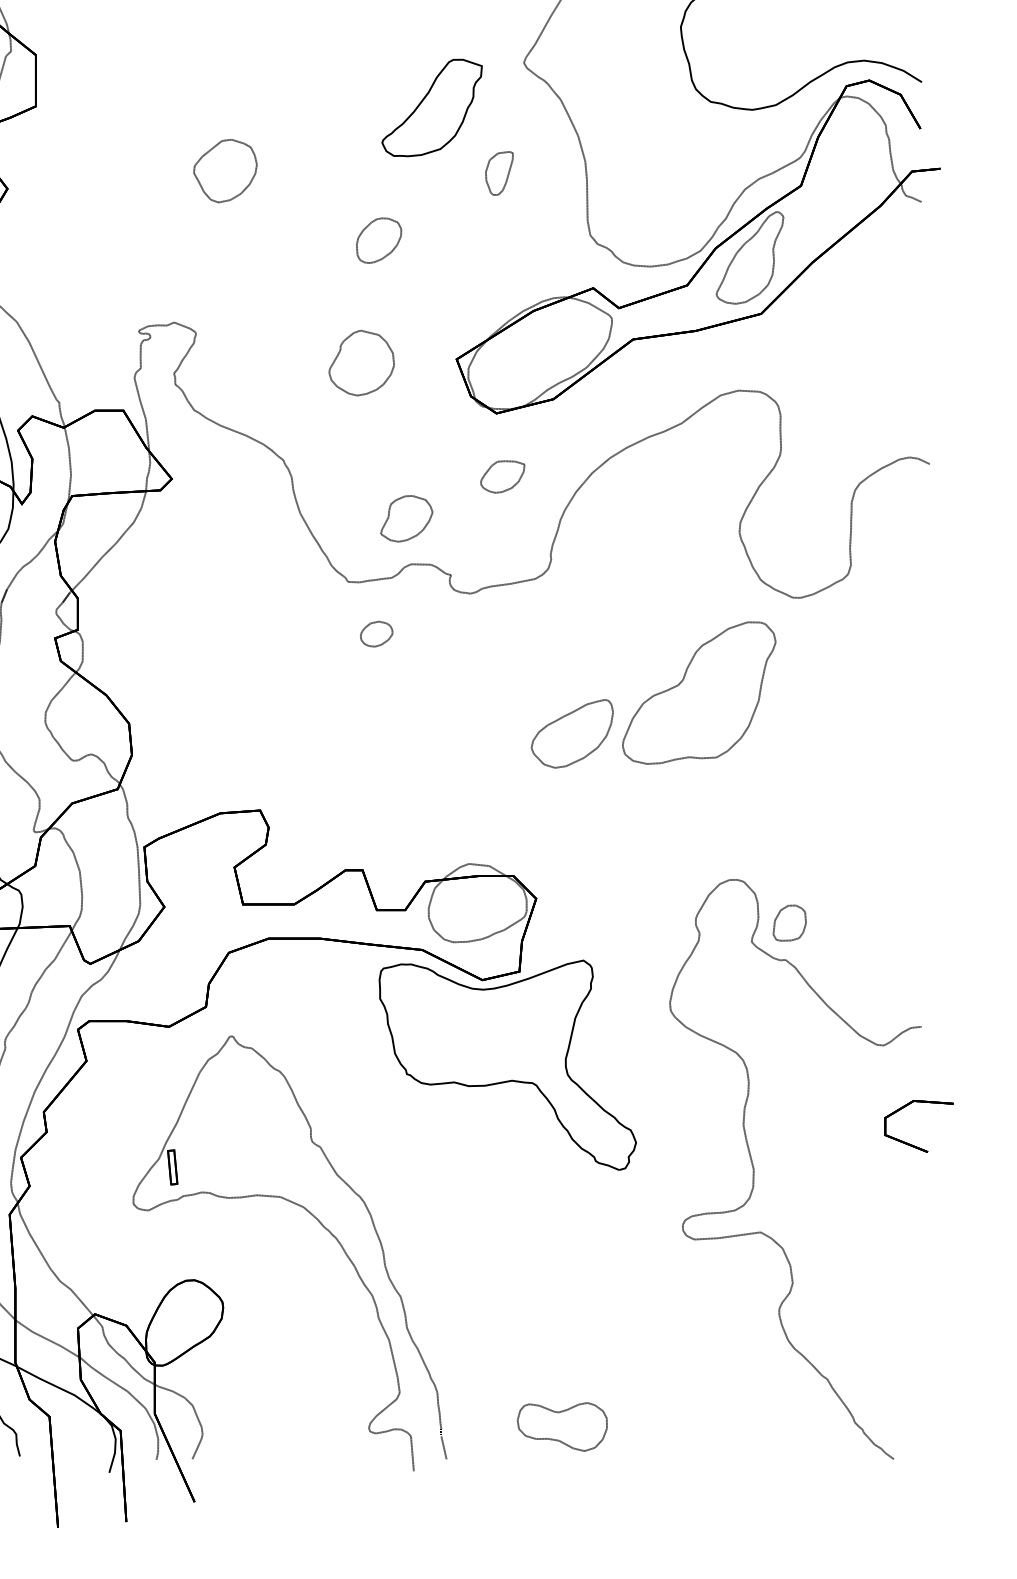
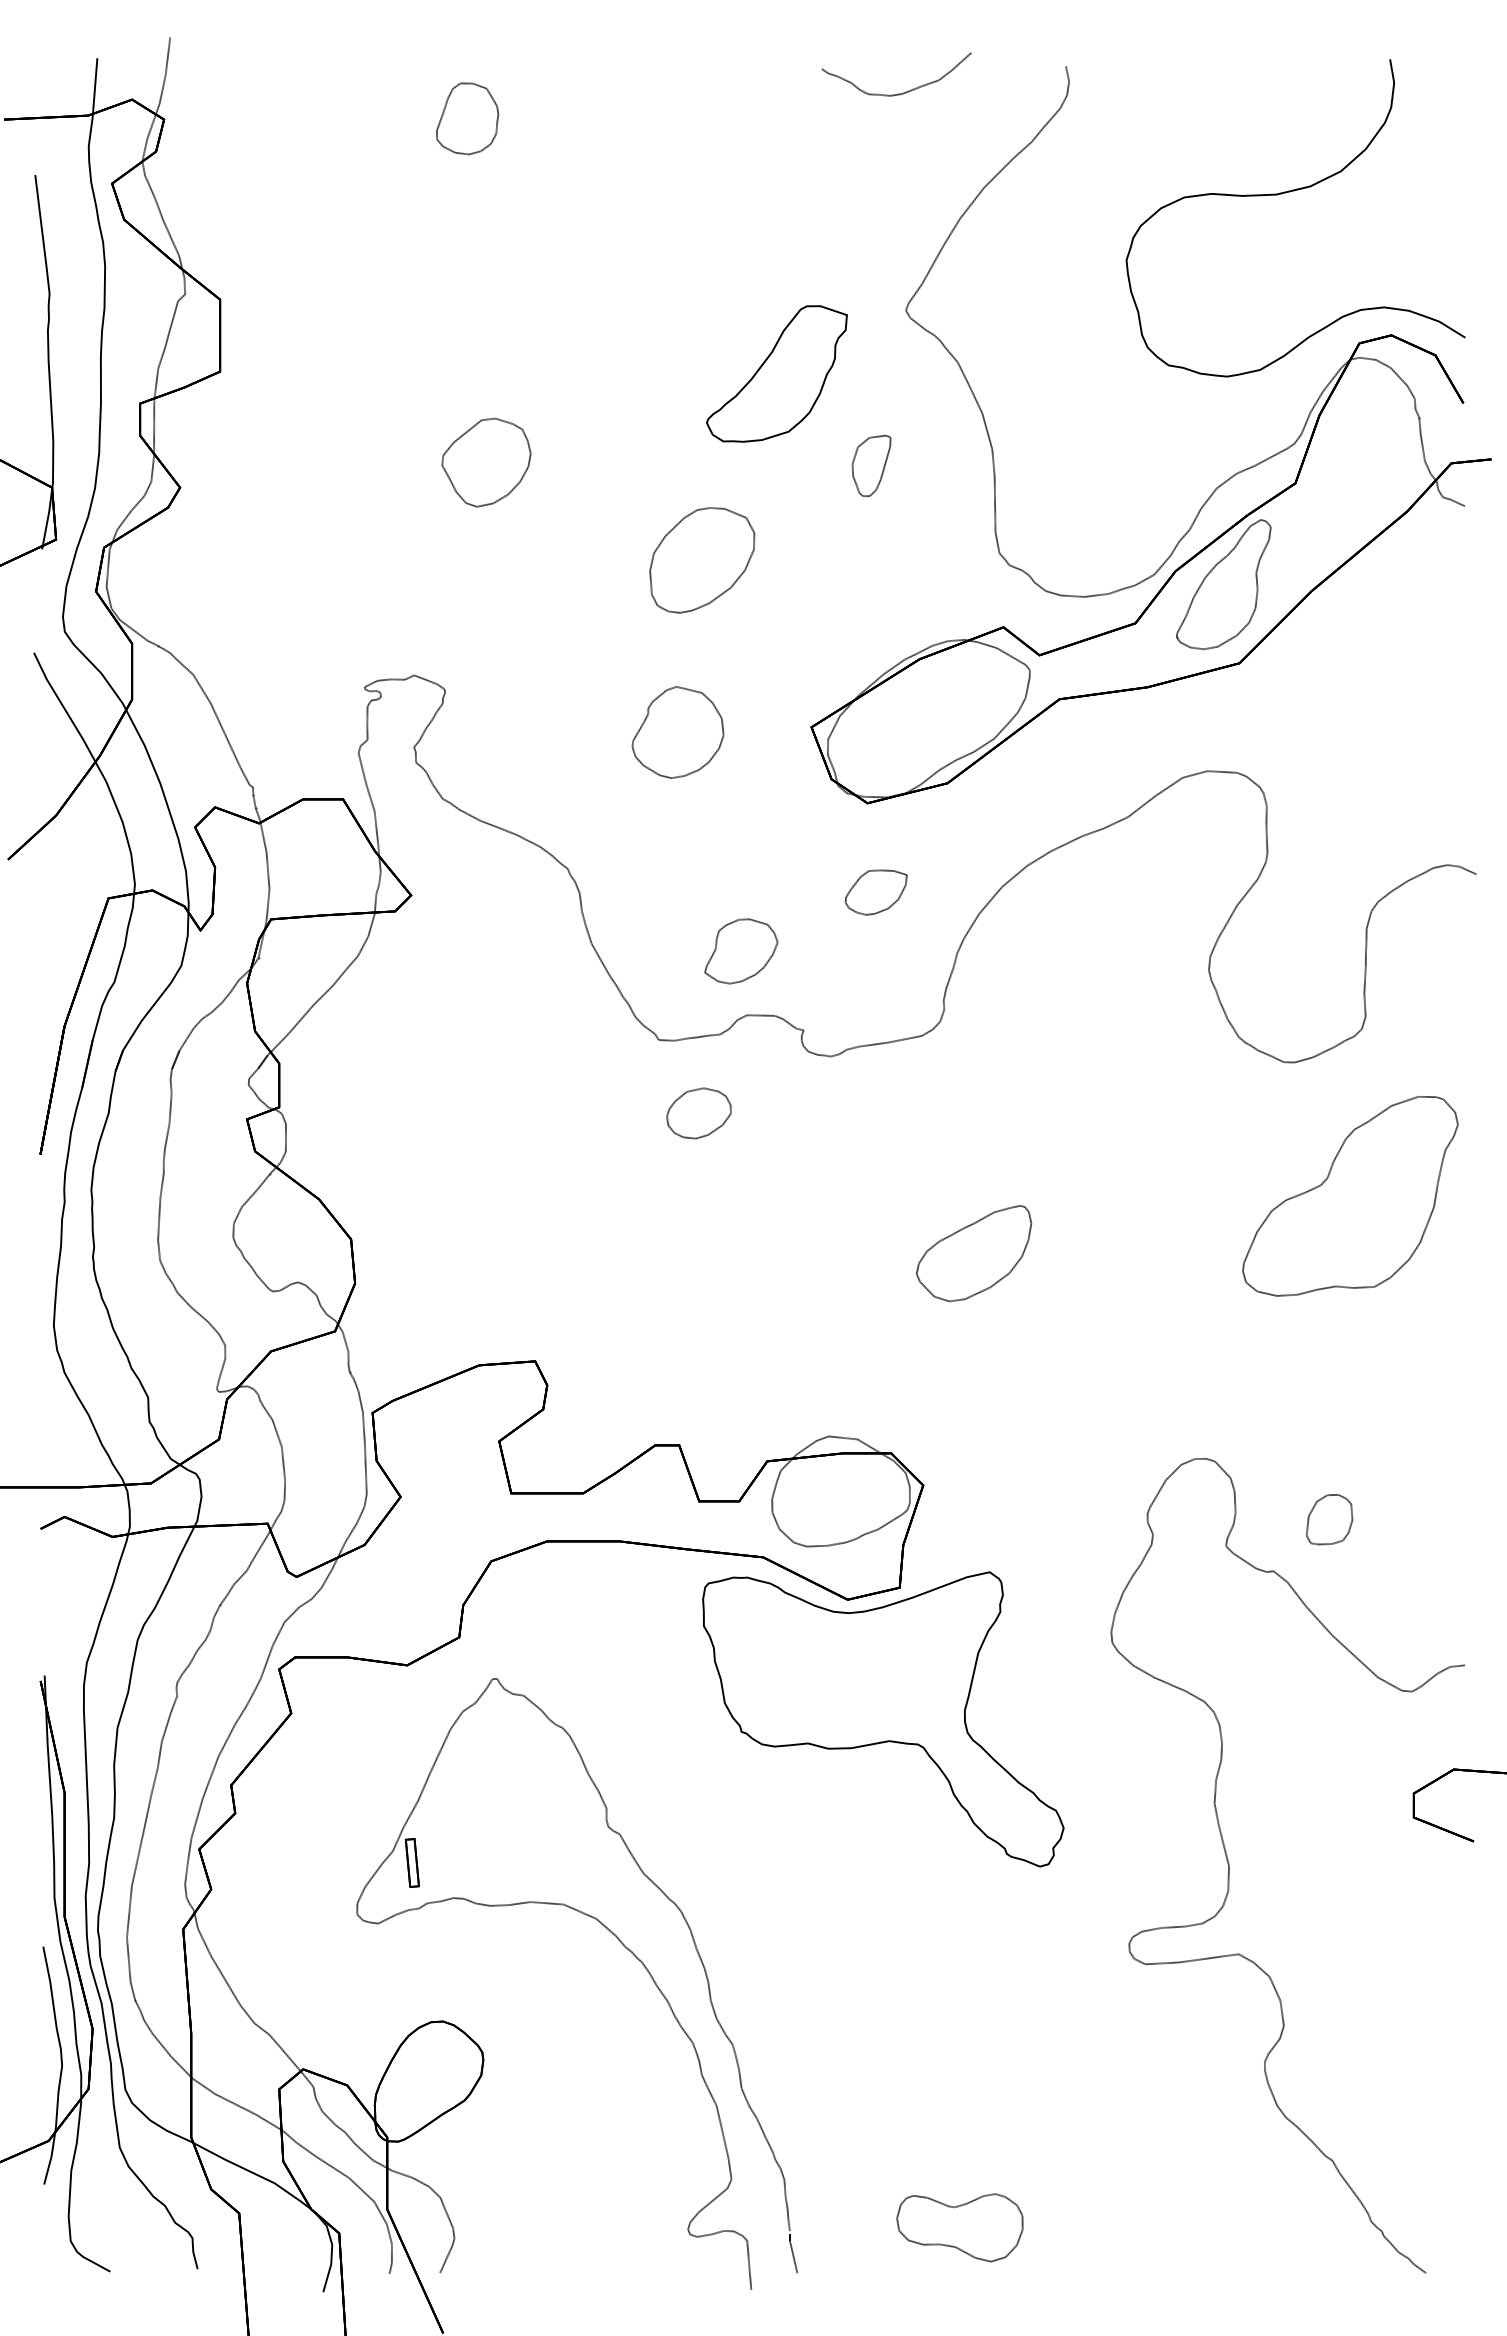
part: (379, 240) -> (702, 560), size x1.67
part: (376, 634) -> (698, 1113), size x1.43
part: (699, 693) -> (1350, 1196), moved
part: (789, 923) -> (1329, 1519), moved

